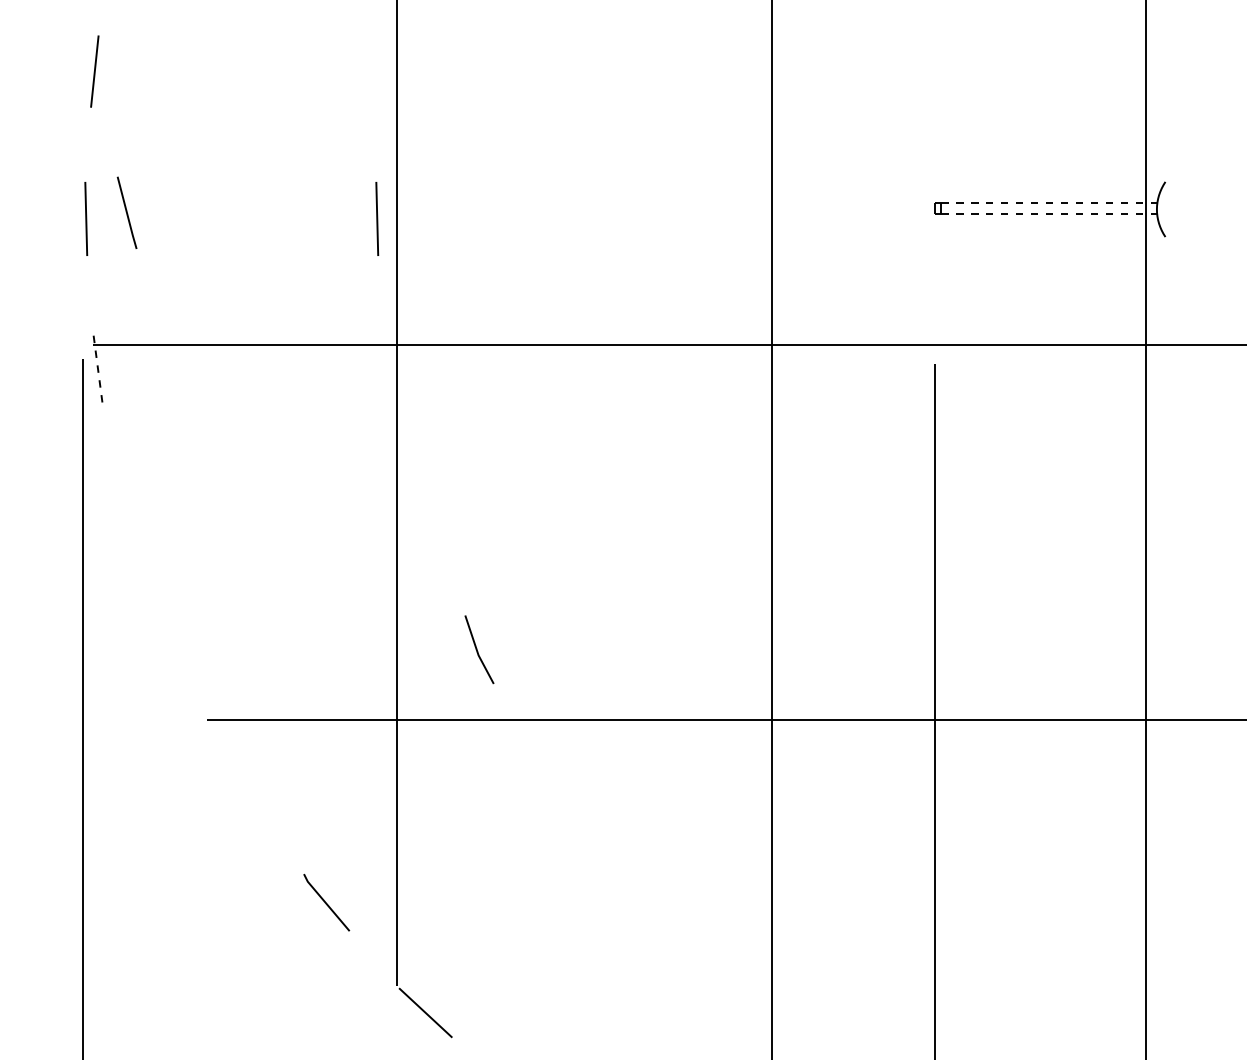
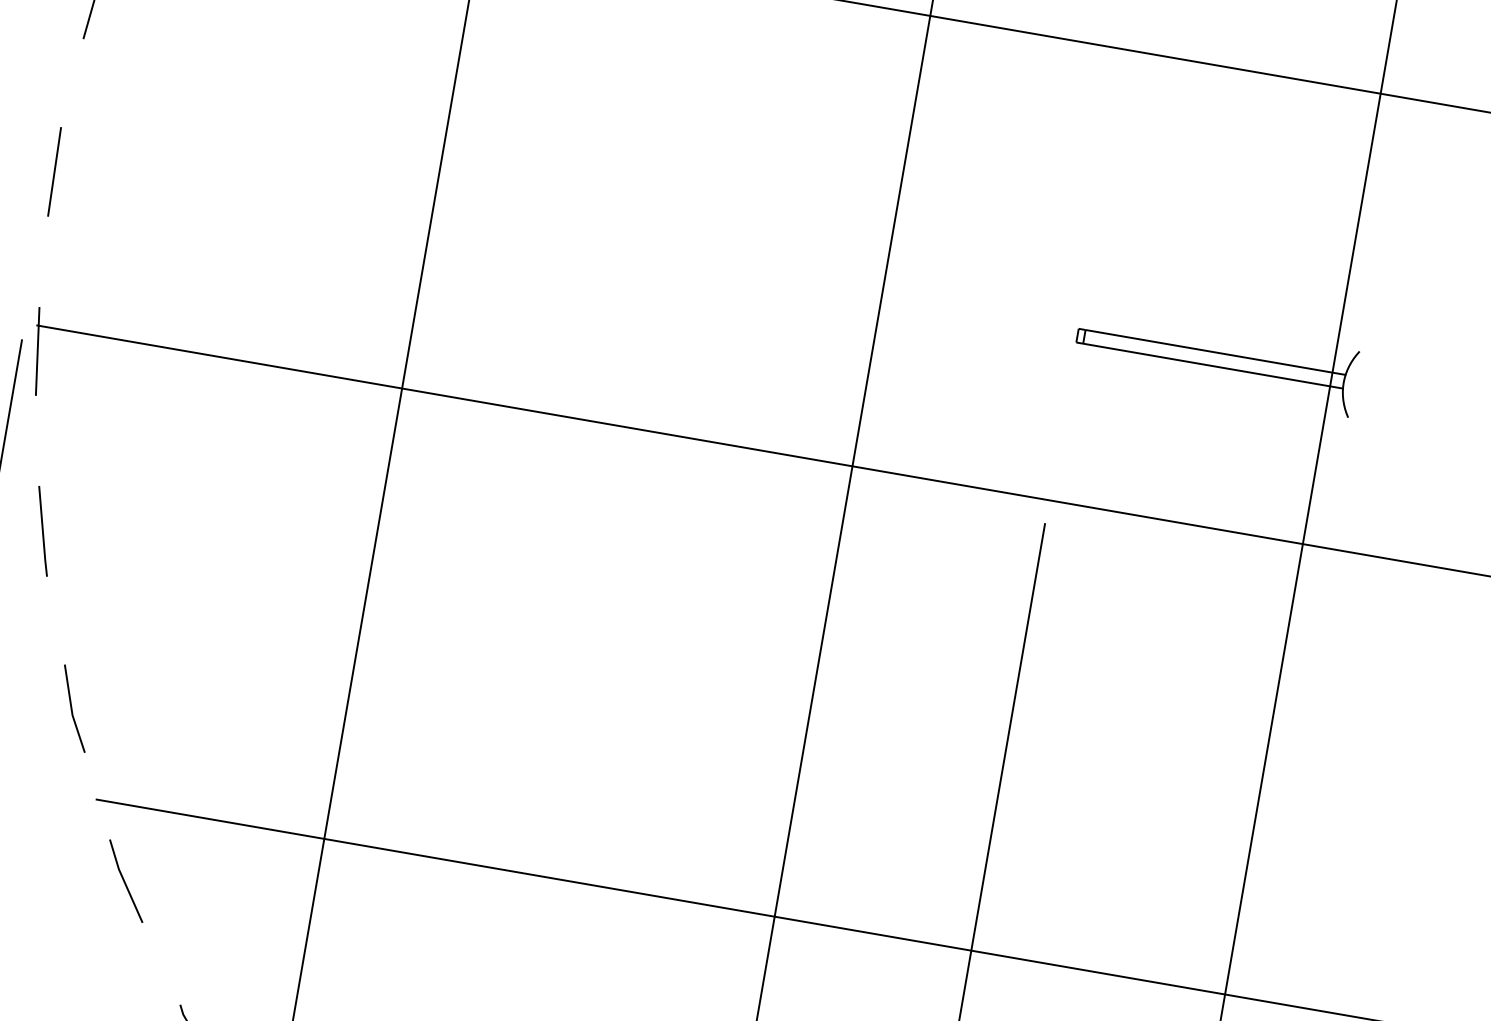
line: (1049, 202) -> (1215, 352), dashed -> solid
line: (126, 212) -> (42, 530), moved
line: (1049, 214) -> (1213, 366), dashed -> solid
line: (377, 218) -> (404, 231), removed
line: (97, 365) -> (37, 350), dashed -> solid
line: (477, 649) -> (72, 708), moved
line: (242, 781) -> (125, 880), added

